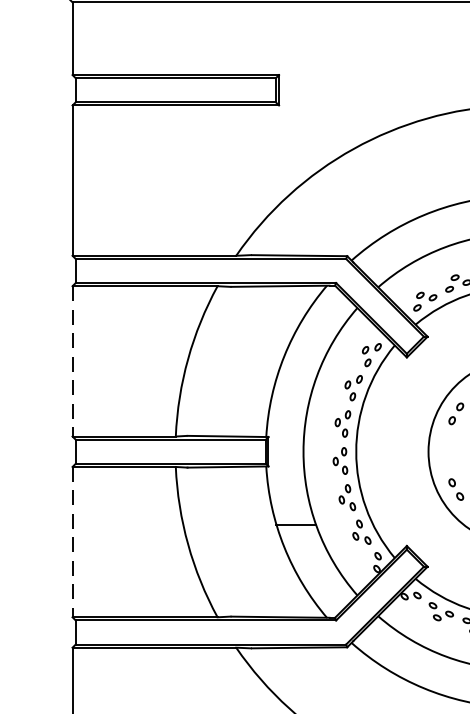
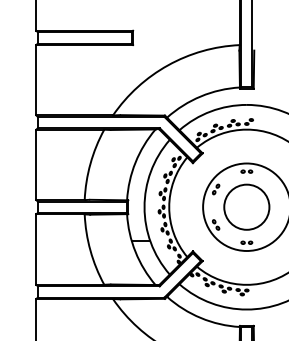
line: (72, 362) -> (36, 165), dashed -> solid
line: (72, 544) -> (36, 250), dashed -> solid

